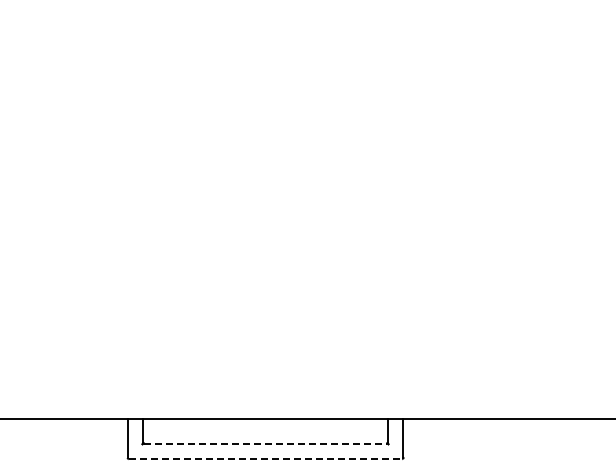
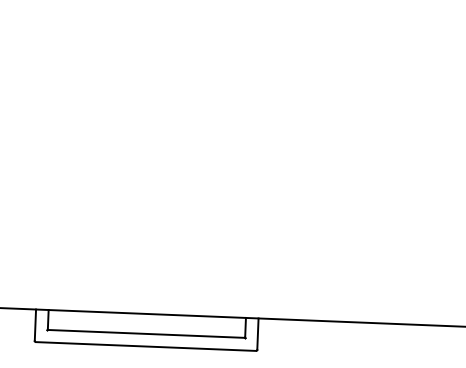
line: (266, 443) -> (147, 333), dashed -> solid
line: (265, 459) -> (145, 346), dashed -> solid

